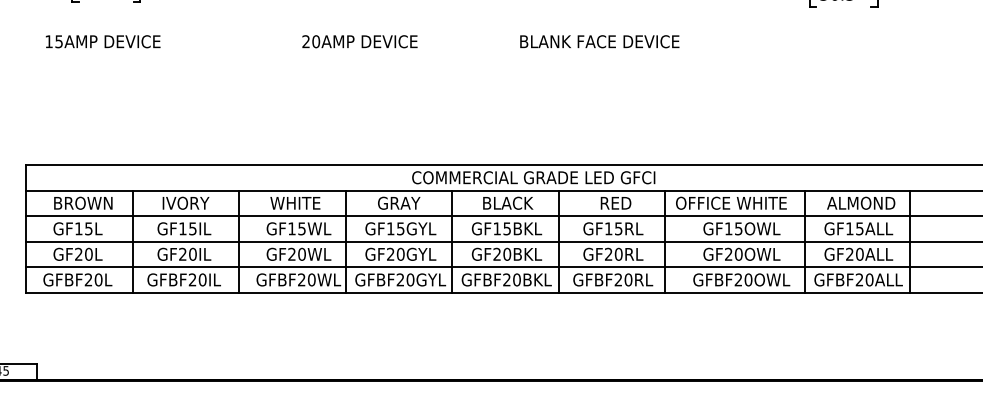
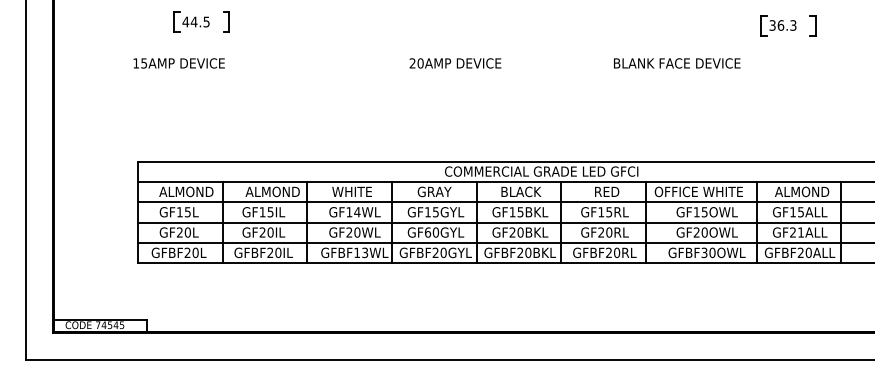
text: (102, 41) -> (178, 63), moved
text: (360, 41) -> (455, 63), moved
text: (600, 41) -> (677, 63), moved
text: (87, 202) -> (186, 191), BROWN -> ALMOND
text: (195, 202) -> (272, 191), IVORY -> ALMOND
text: (302, 229) -> (357, 212), GF15WL -> GF14WL
text: (390, 254) -> (427, 232), GF20GYL -> GF60GYL
text: (860, 254) -> (801, 232), GF20ALL -> GF21ALL
text: (307, 279) -> (361, 252), GFBF20WL -> GFBF13WL
text: (738, 280) -> (704, 253), GFBF20OWL -> GFBF30OWL

